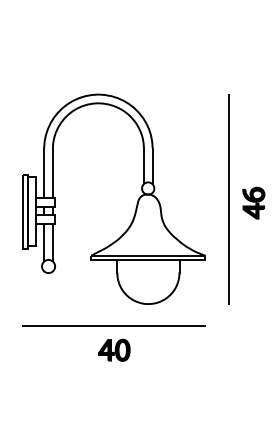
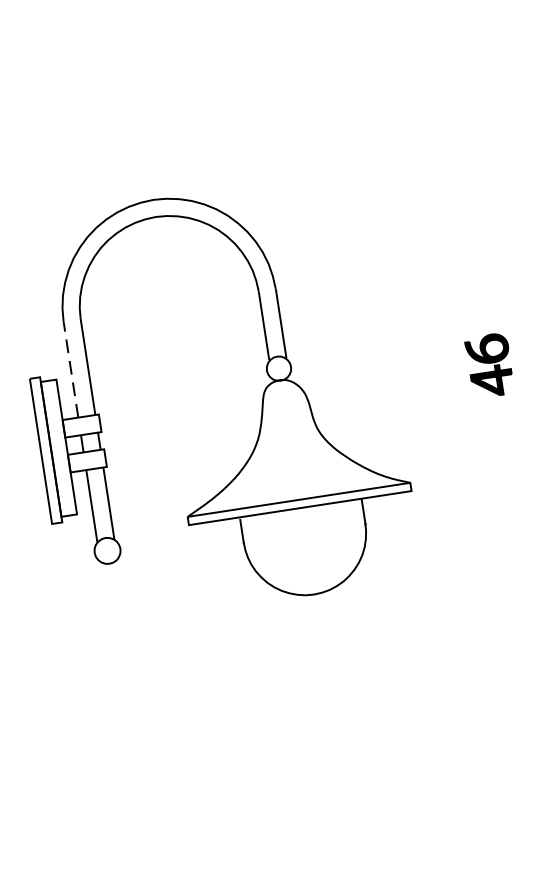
line: (44, 172) -> (71, 368), solid -> dashed
line: (228, 199) -> (439, 366), removed
line: (113, 326) -> (252, 648), removed
part: (114, 349) -> (261, 693), removed

